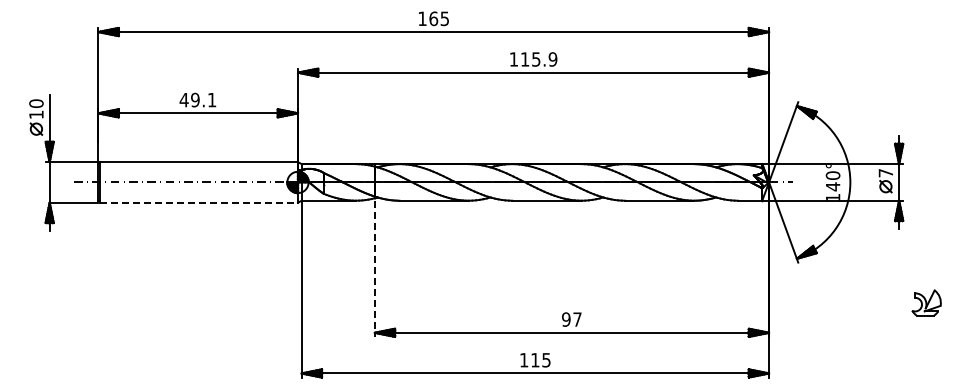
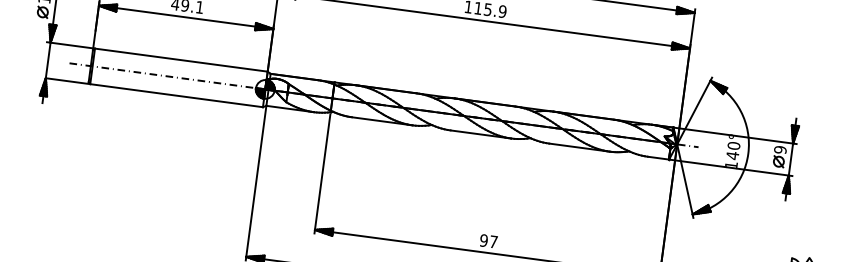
text: (885, 172) -> (780, 149), 7 -> 9
line: (199, 202) -> (176, 95), dashed -> solid
line: (374, 269) -> (322, 174), dashed -> solid

